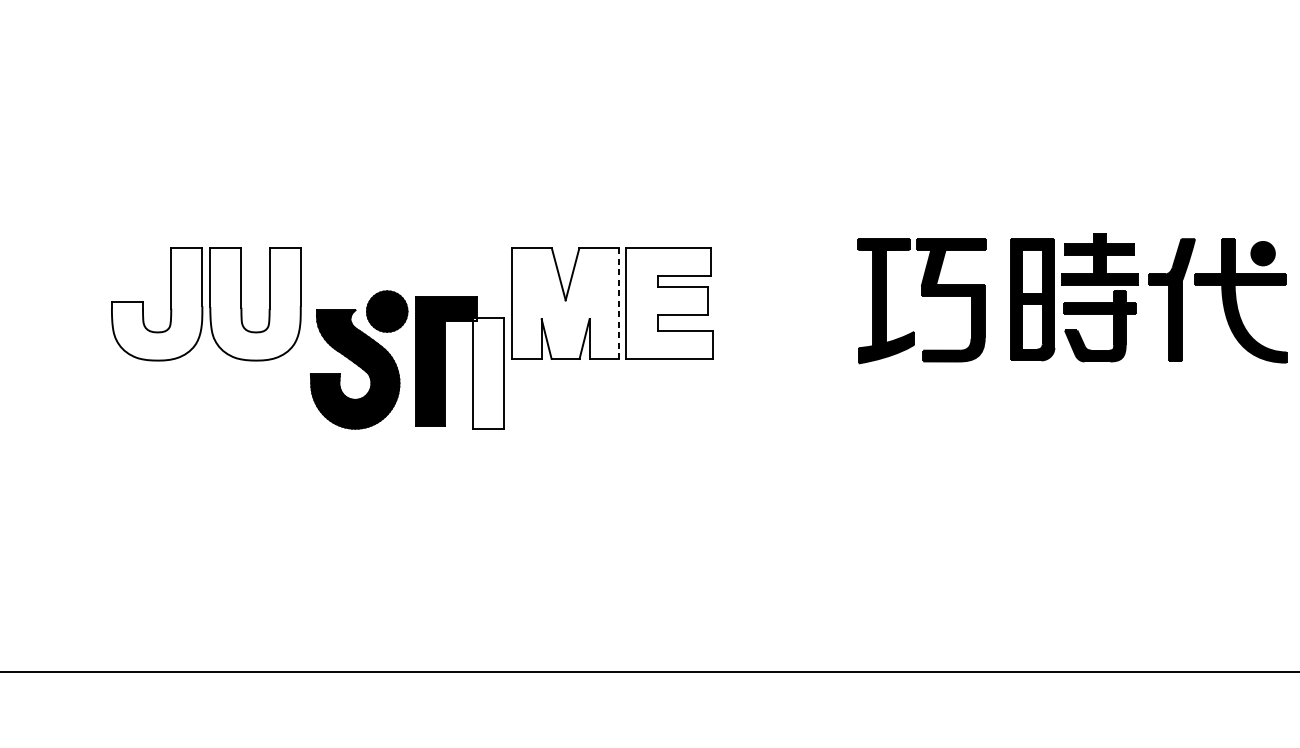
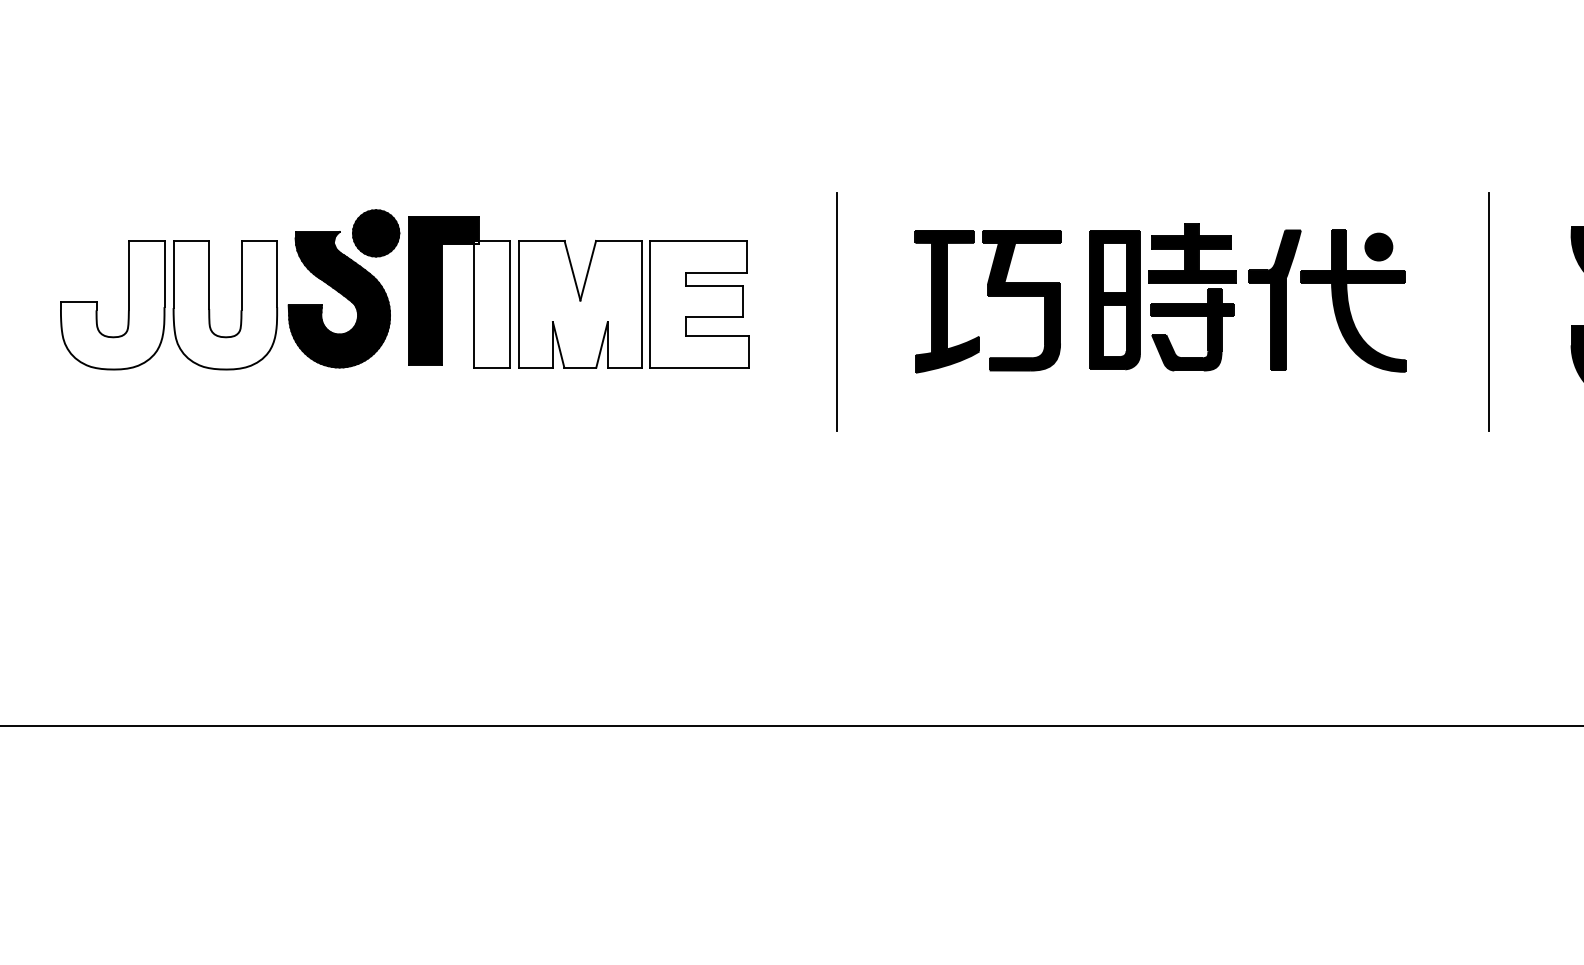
line: (619, 303) -> (641, 304), dashed -> solid
line: (789, 310) -> (836, 312), added
part: (415, 359) -> (408, 288), moved

